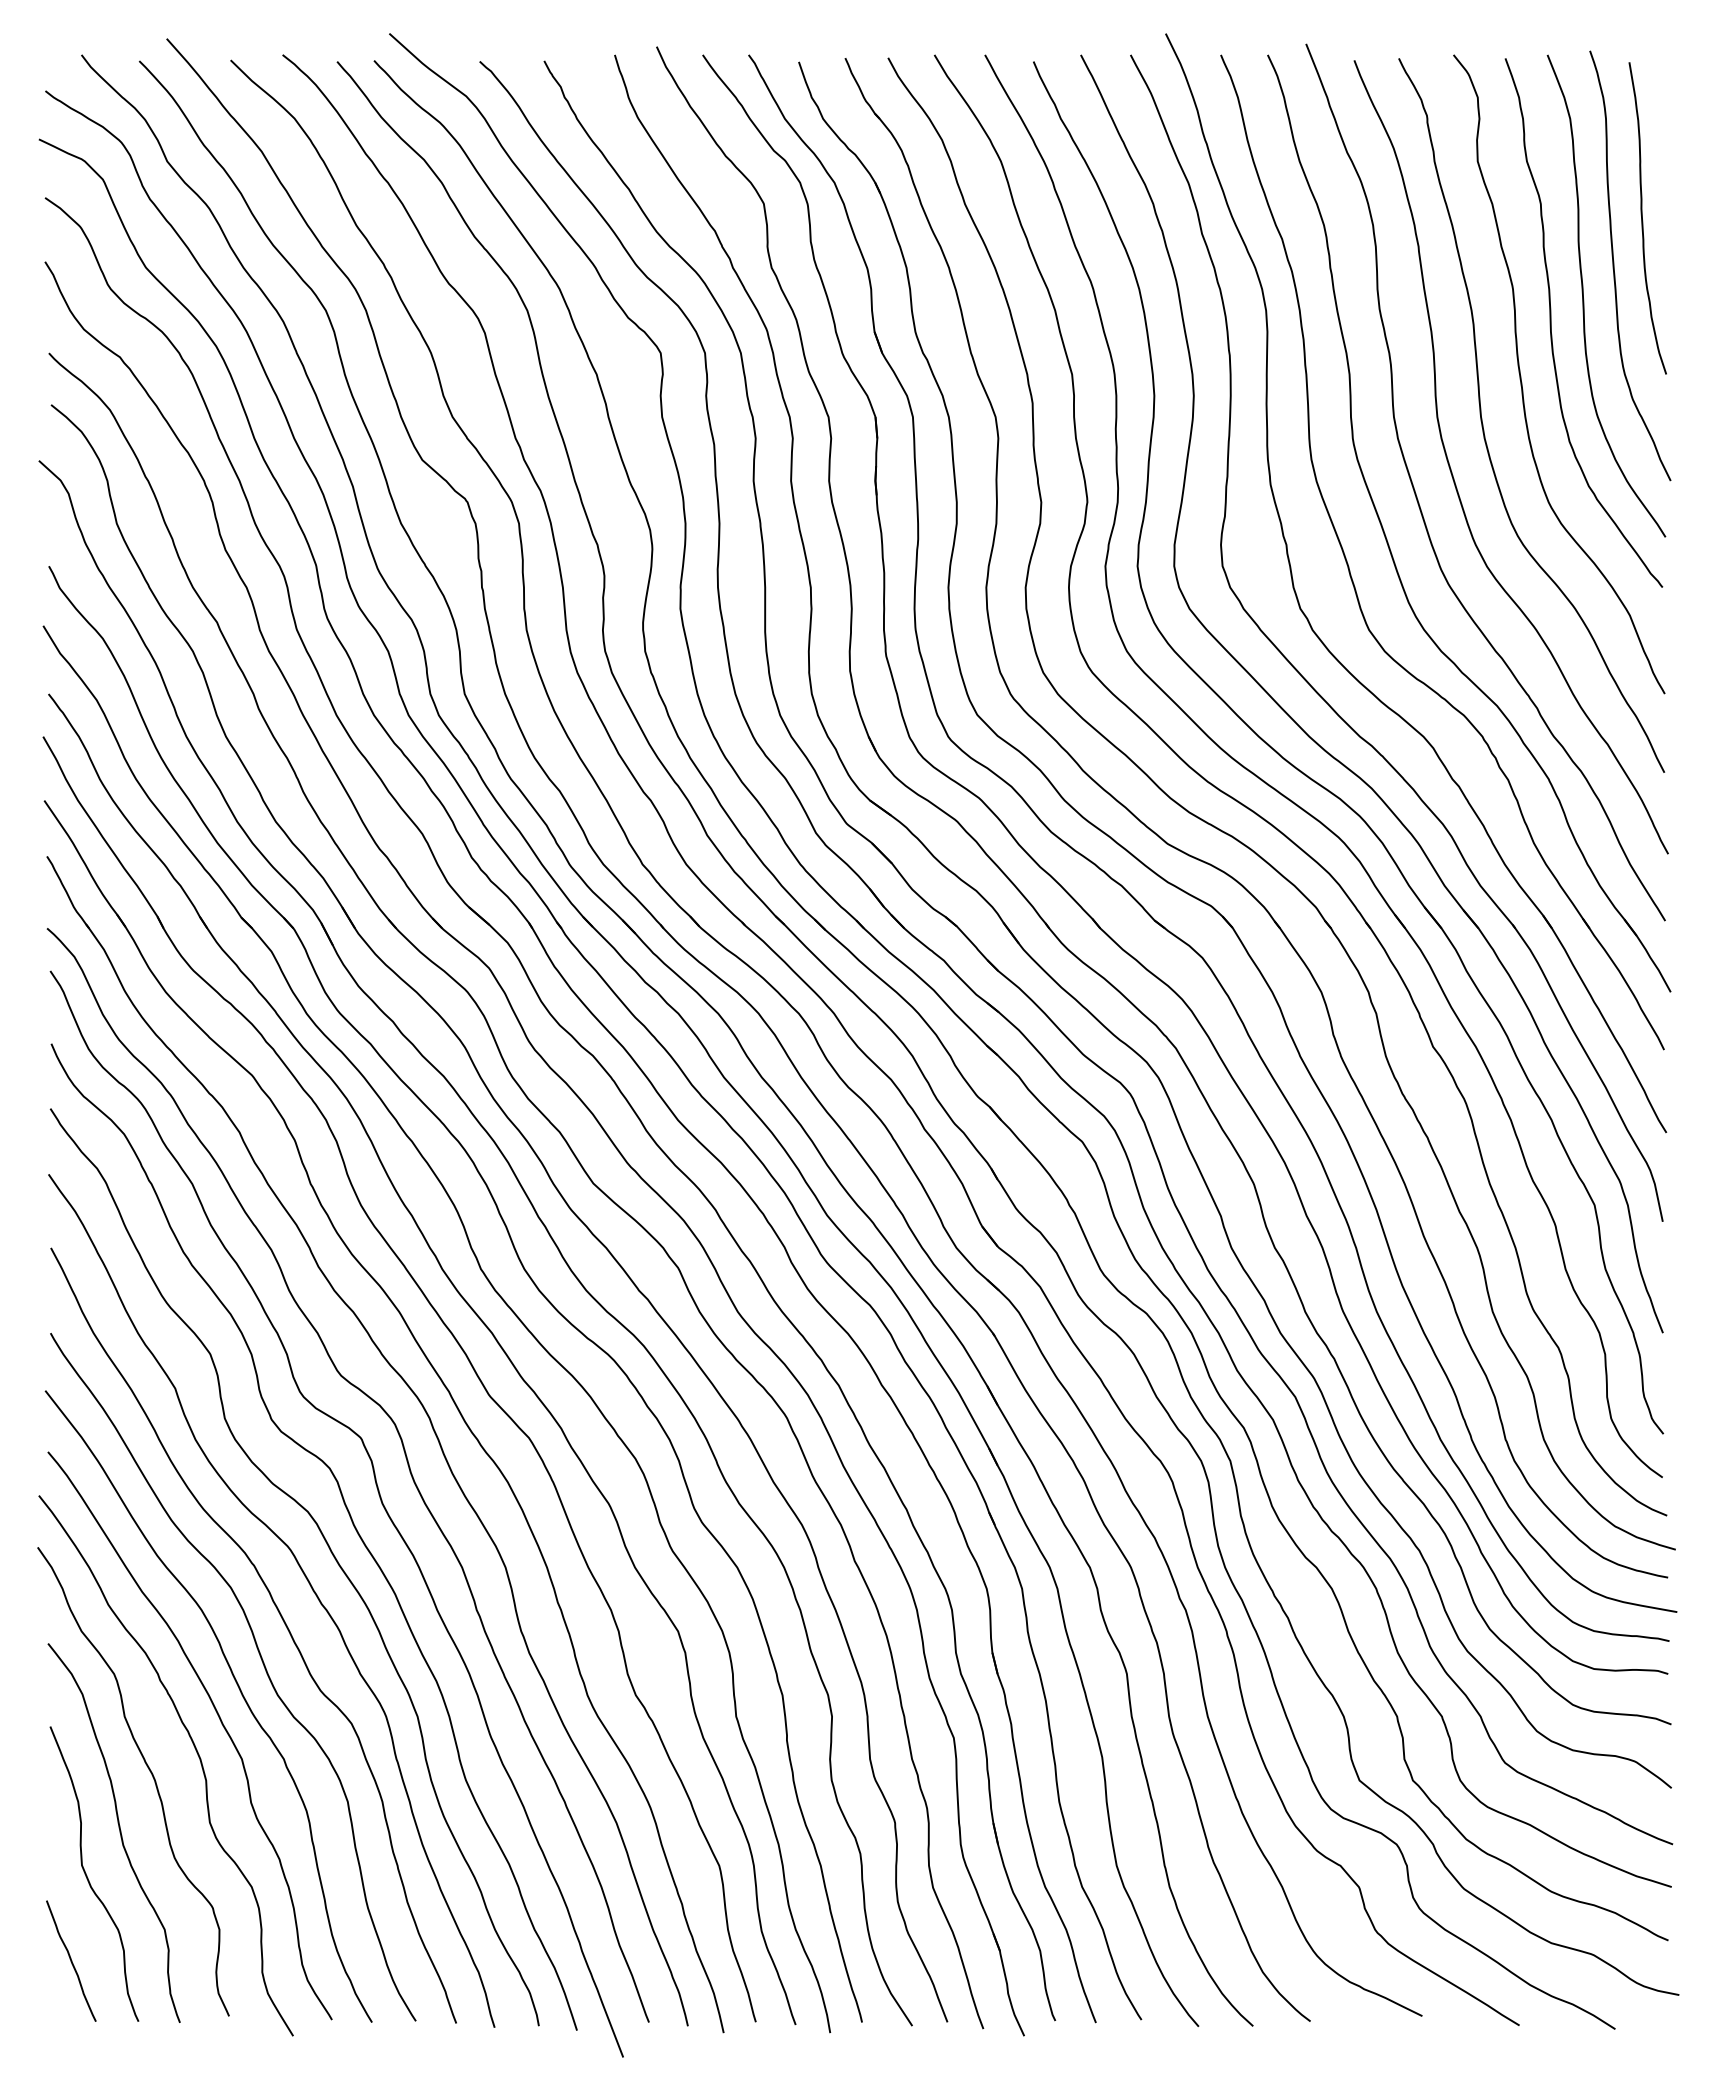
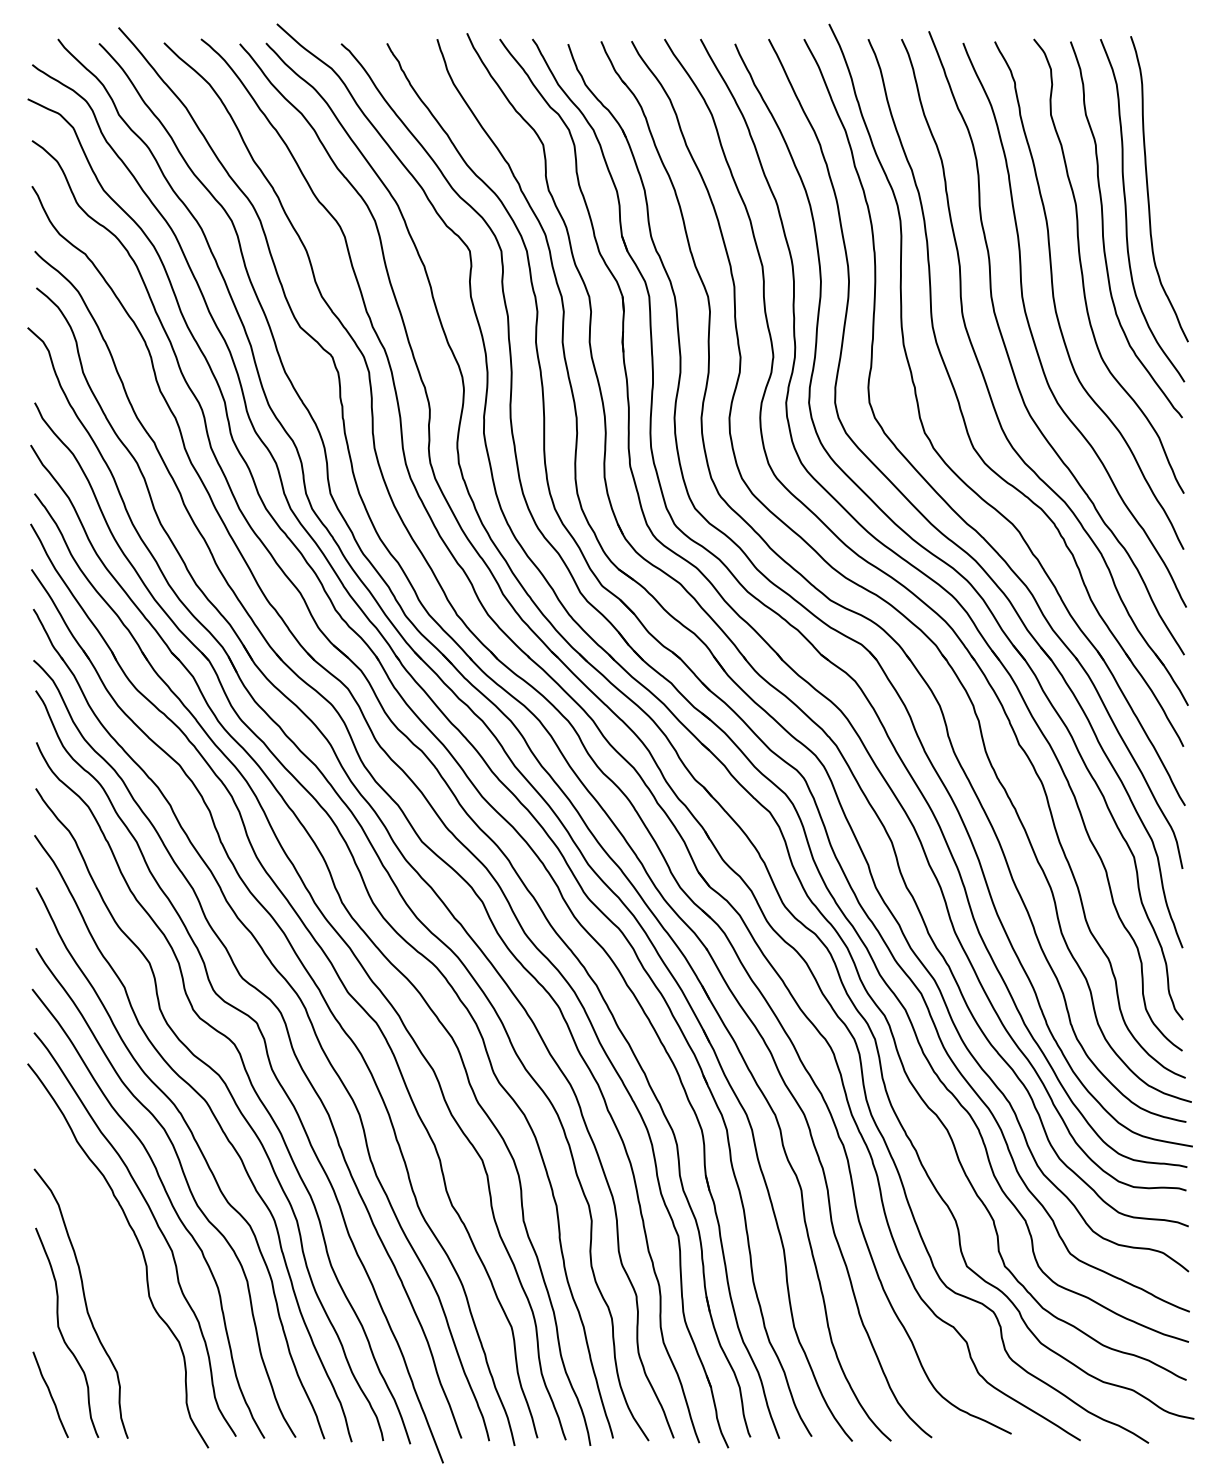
curve: (1643, 220) -> (1168, 156), removed
curve: (150, 1773) -> (107, 1261), removed

